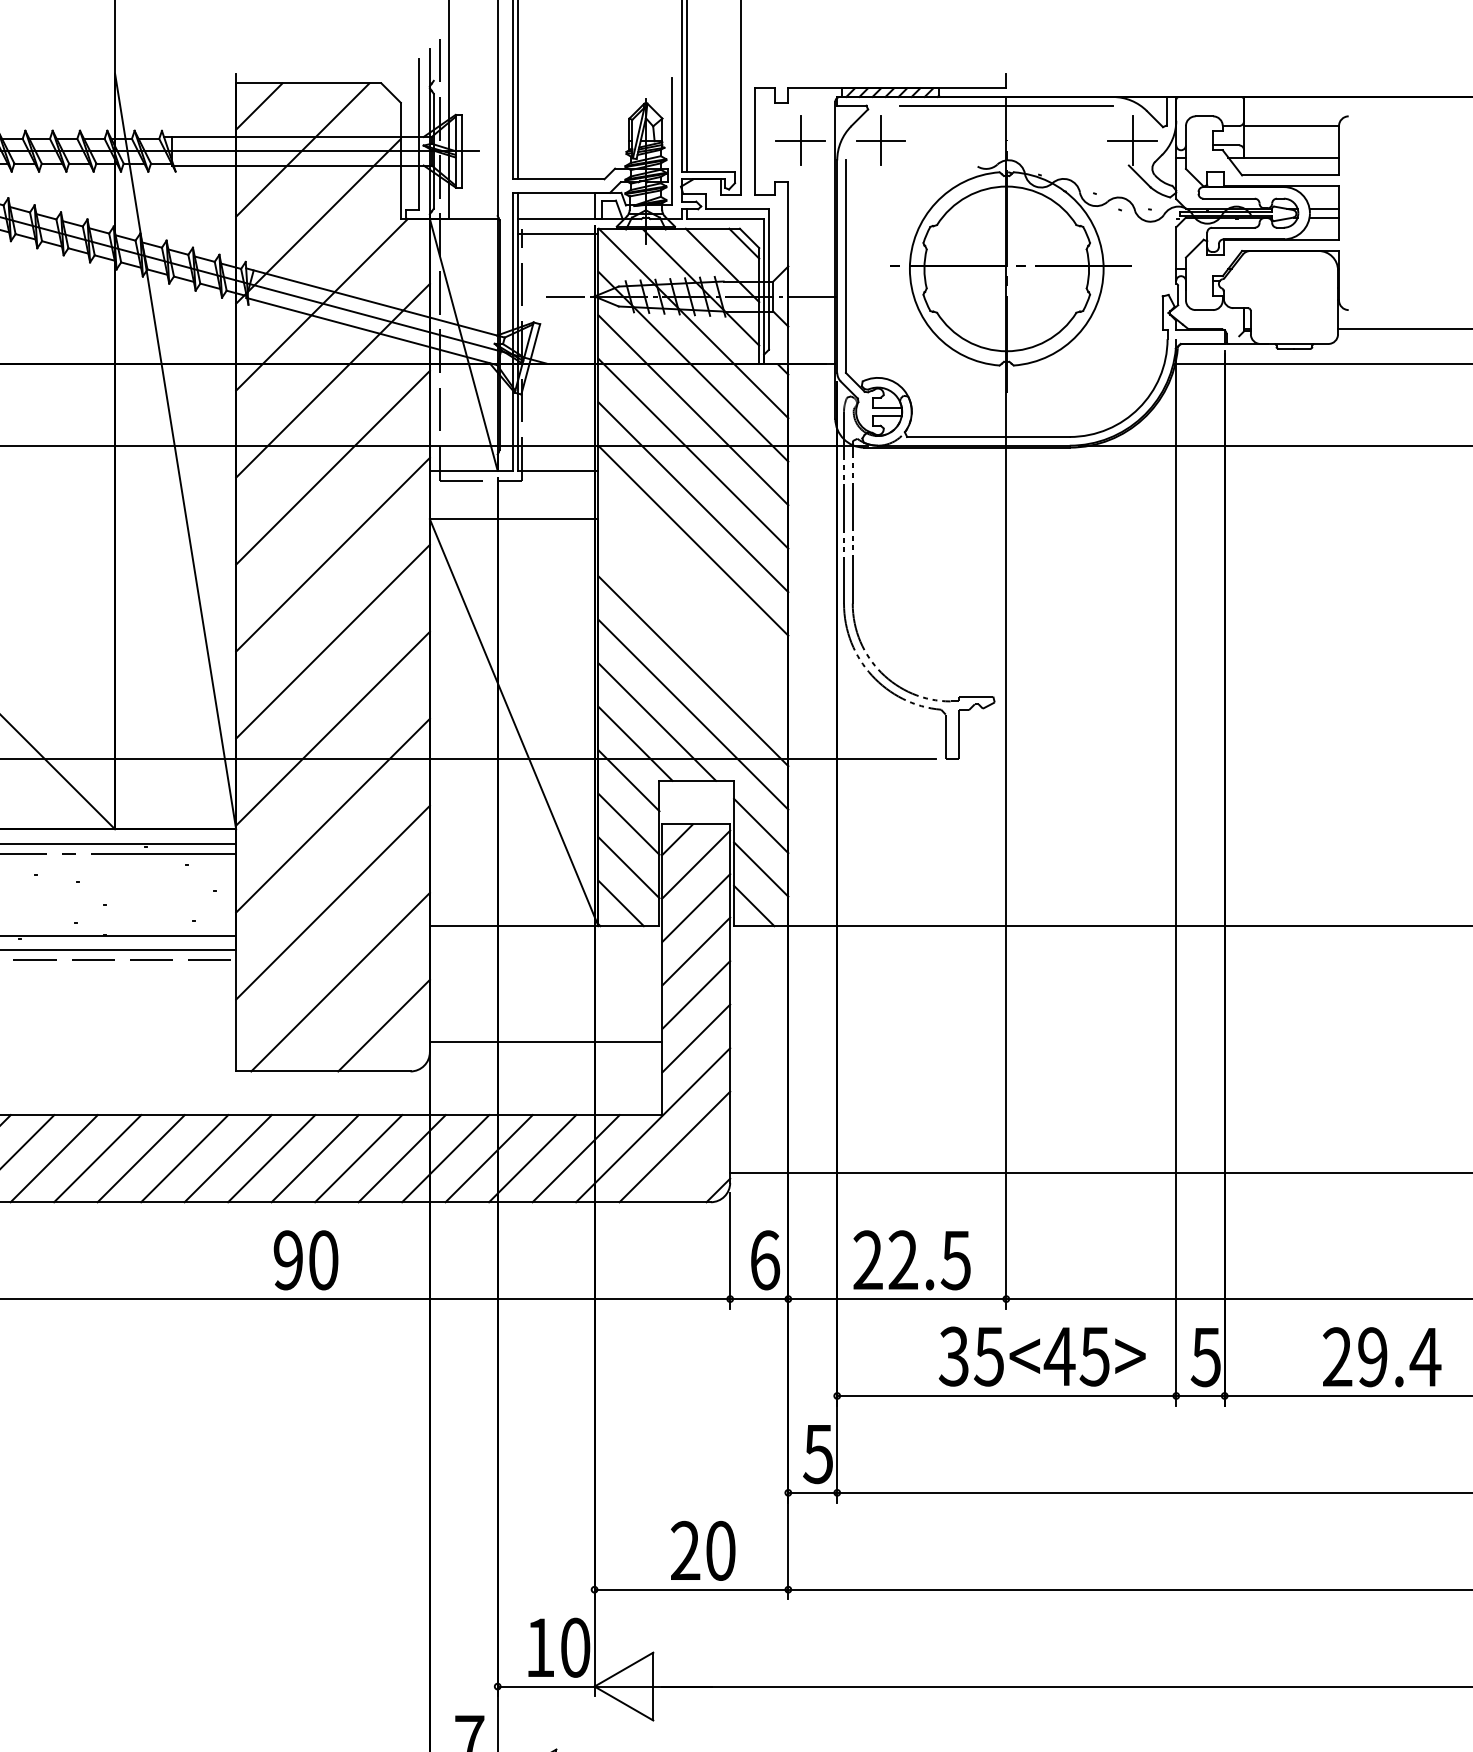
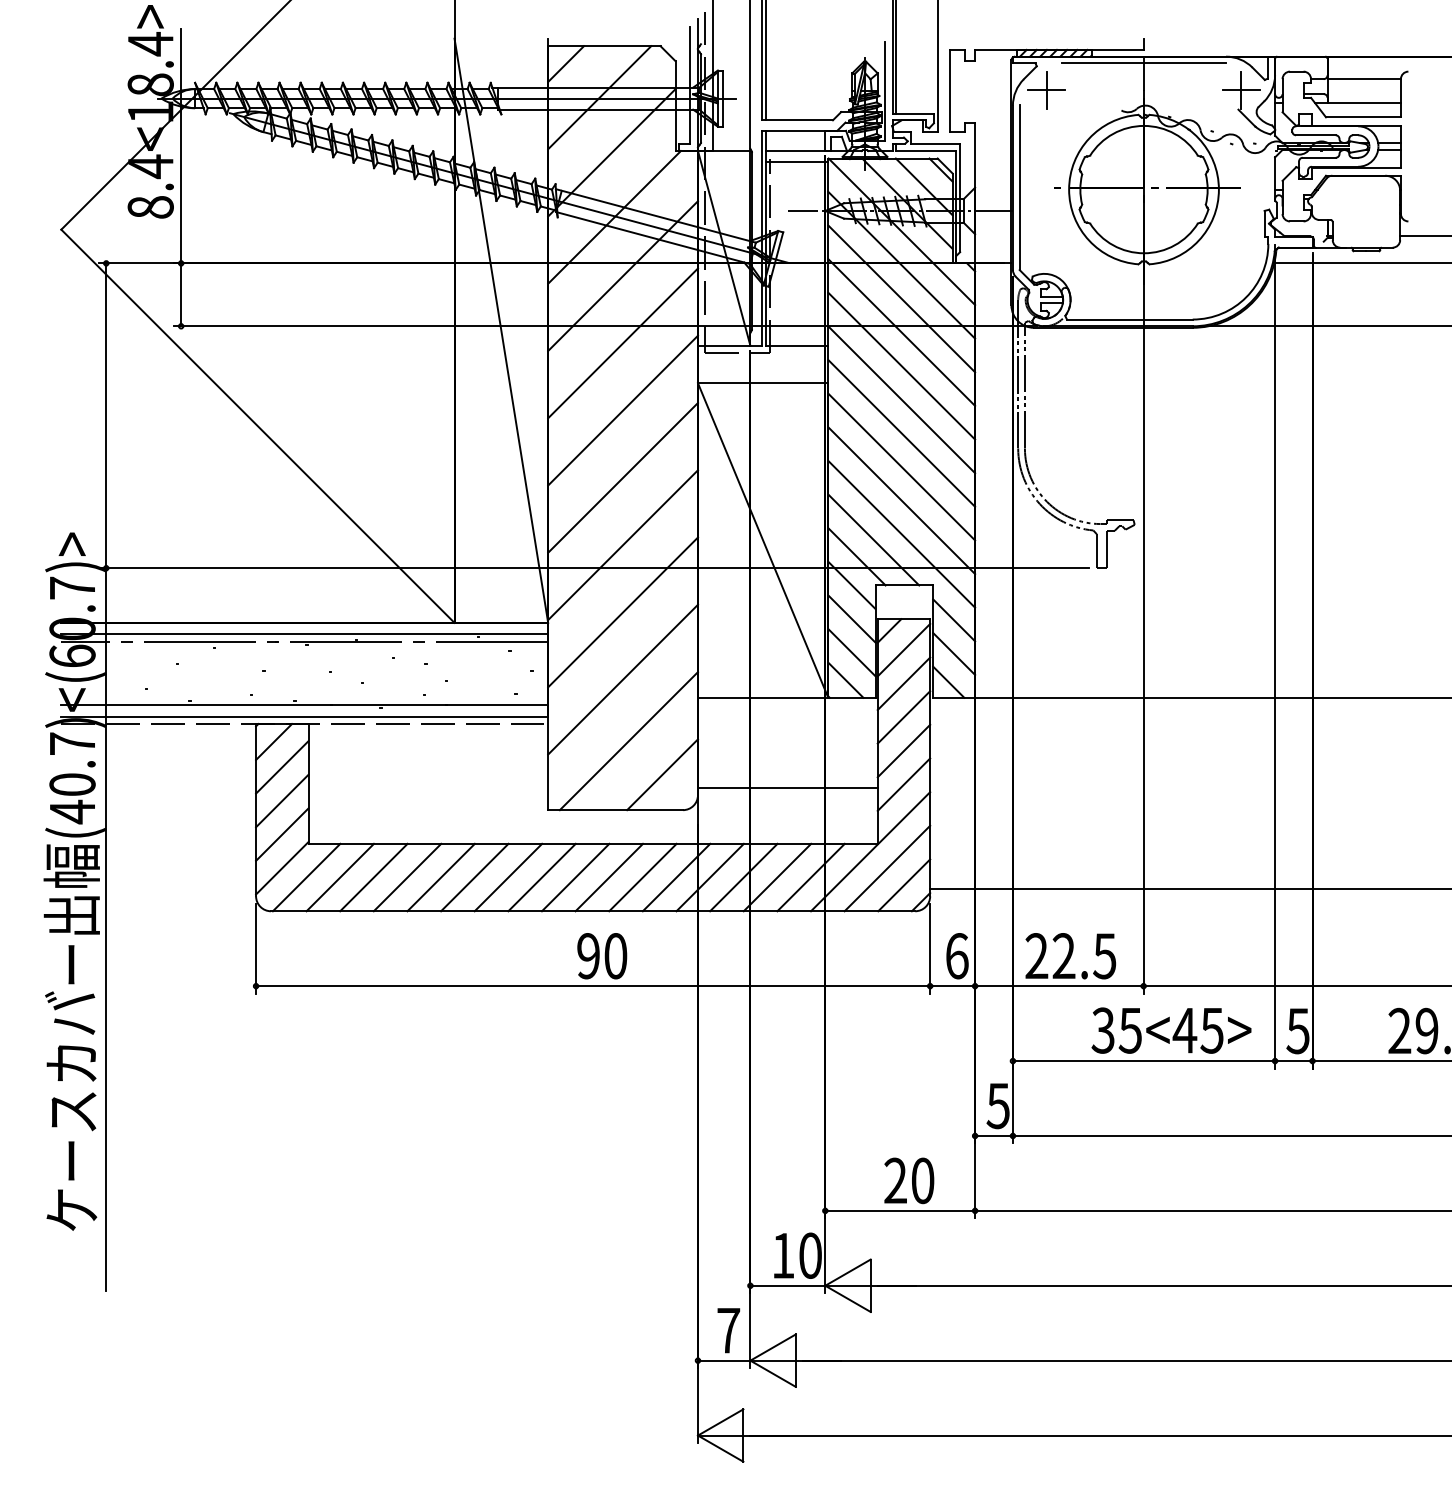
part: (800, 140) -> (984, 90), removed
line: (693, 584) -> (901, 433), added
line: (693, 627) -> (901, 466), added
line: (696, 1168) -> (904, 885), added

